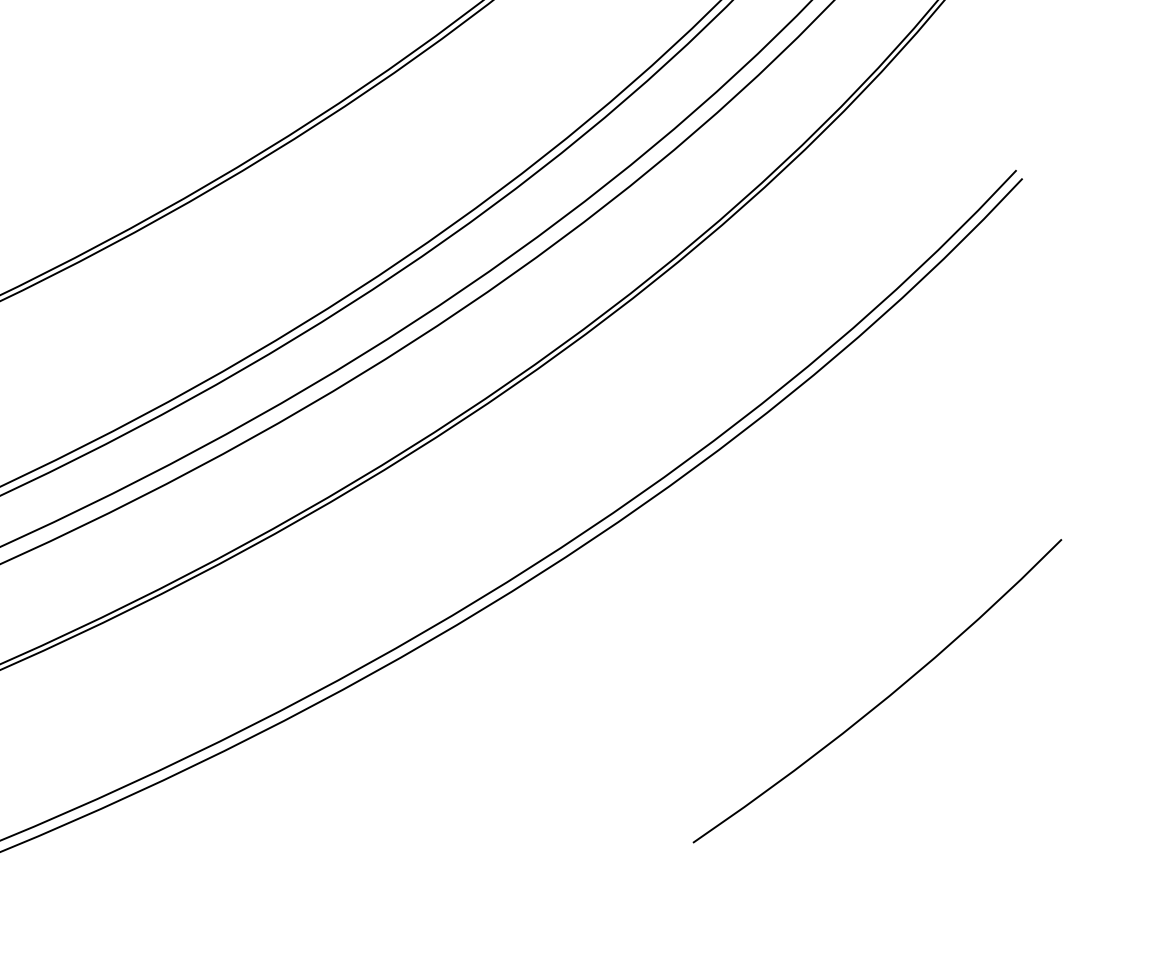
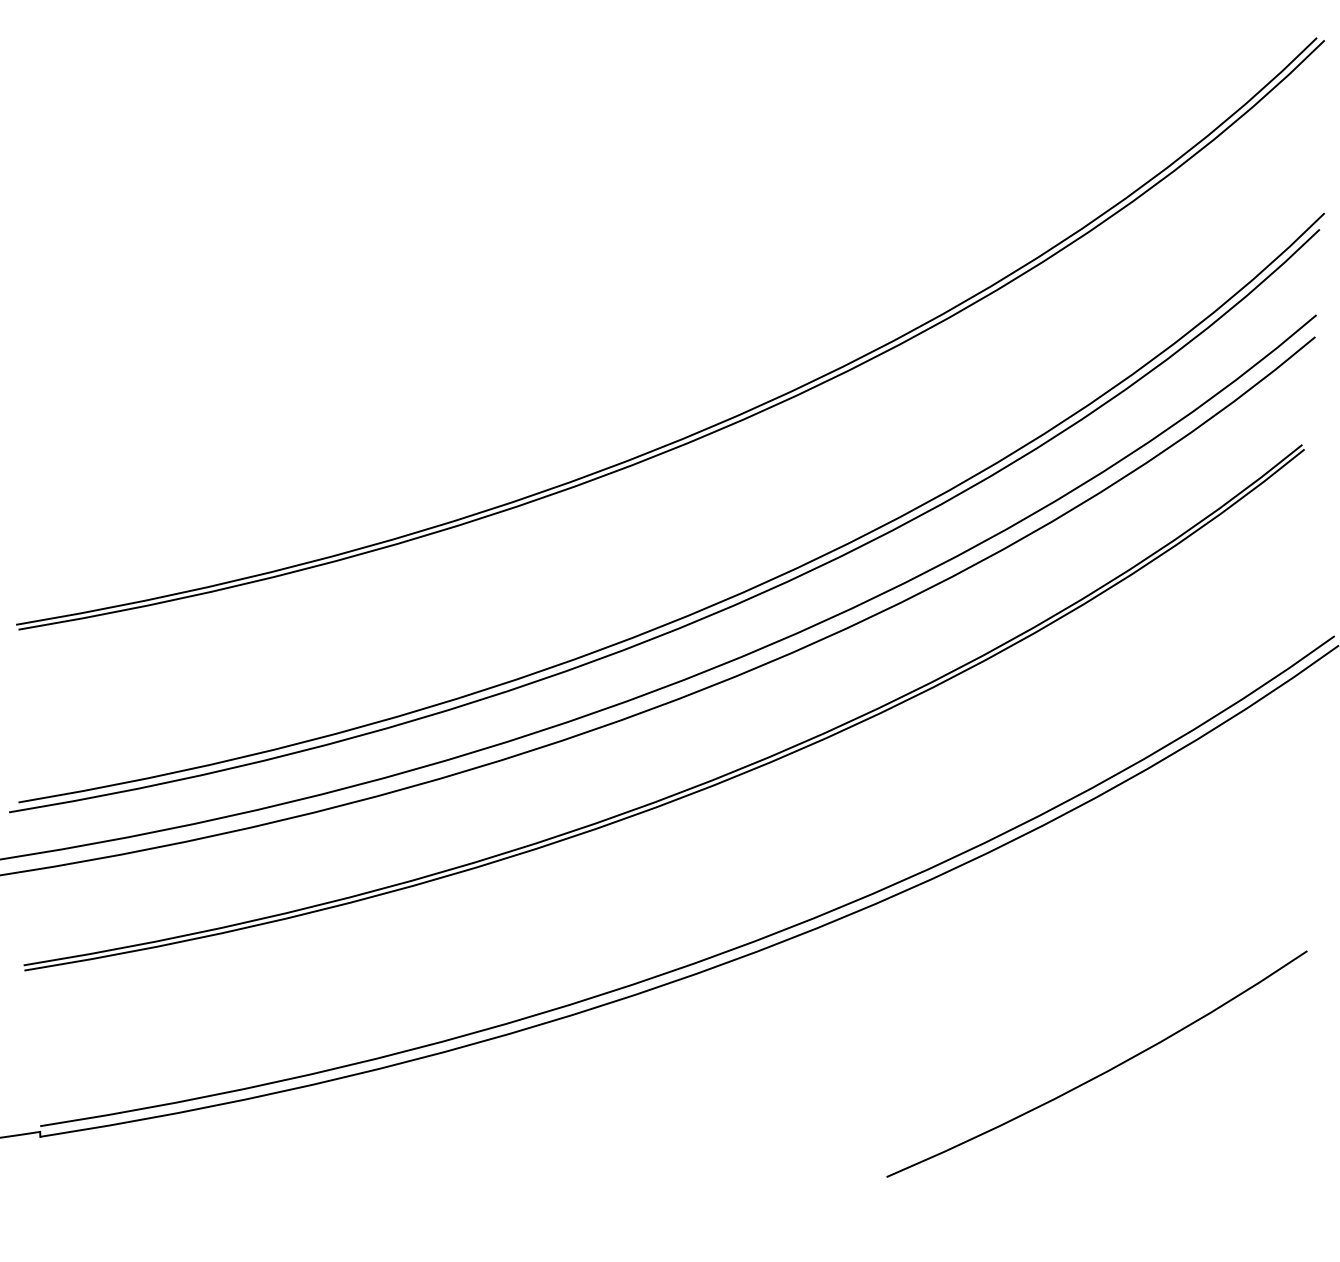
curve: (883, 699) -> (1101, 1073), moved

